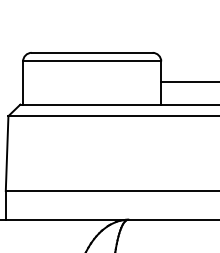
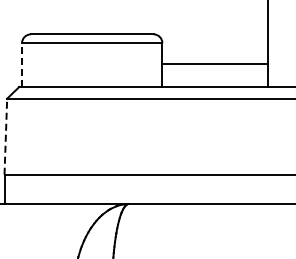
line: (23, 83) -> (22, 65), solid -> dashed
line: (6, 153) -> (5, 136), solid -> dashed

